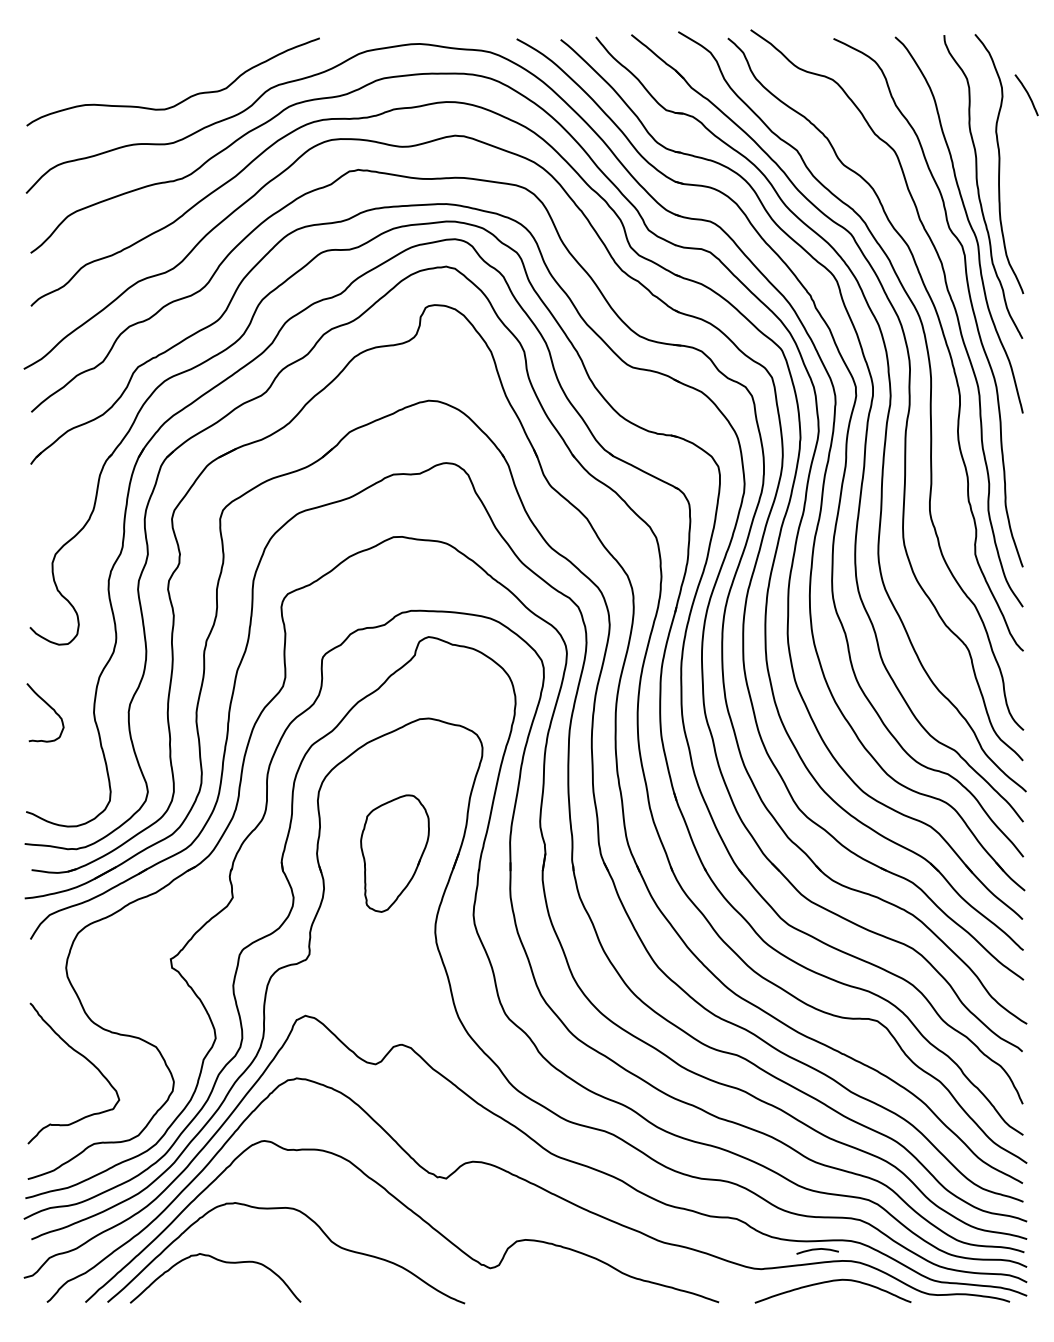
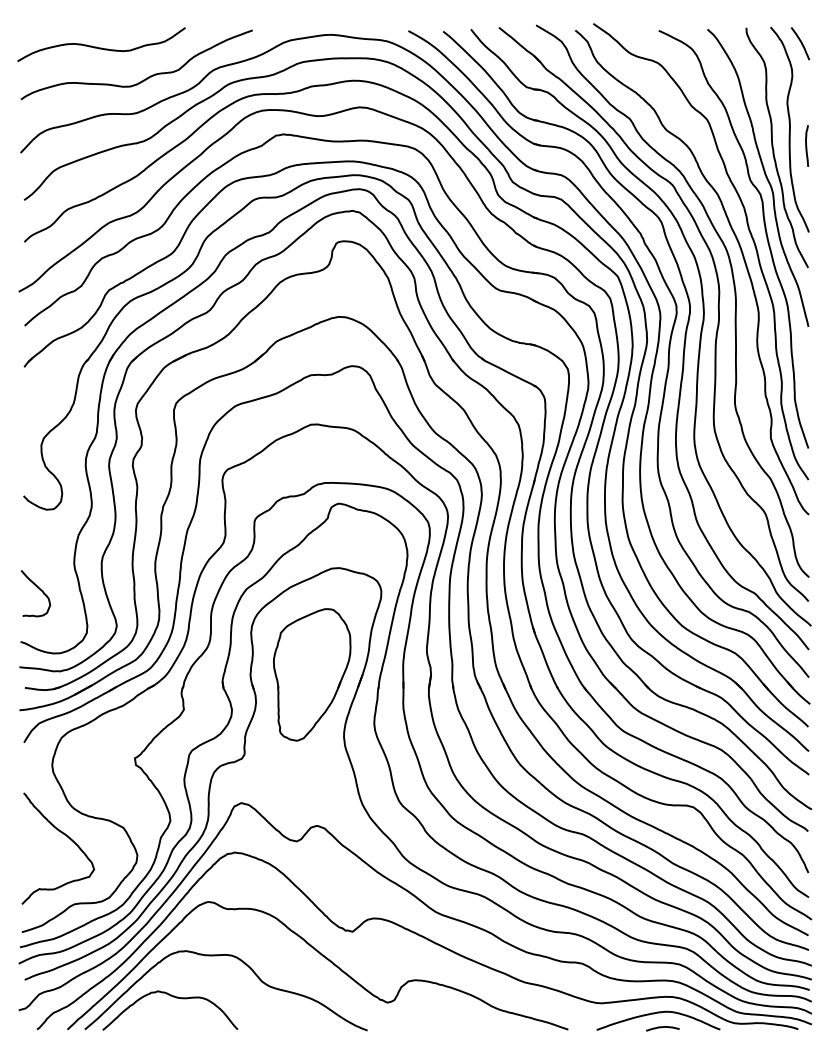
curve: (128, 60) -> (101, 47), added
curve: (1027, 95) -> (801, 43), moved
curve: (1020, 184) -> (806, 145), added
curve: (49, 707) -> (39, 589), moved
part: (394, 853) -> (311, 674), size x1.43
curve: (817, 1250) -> (662, 1028), moved

